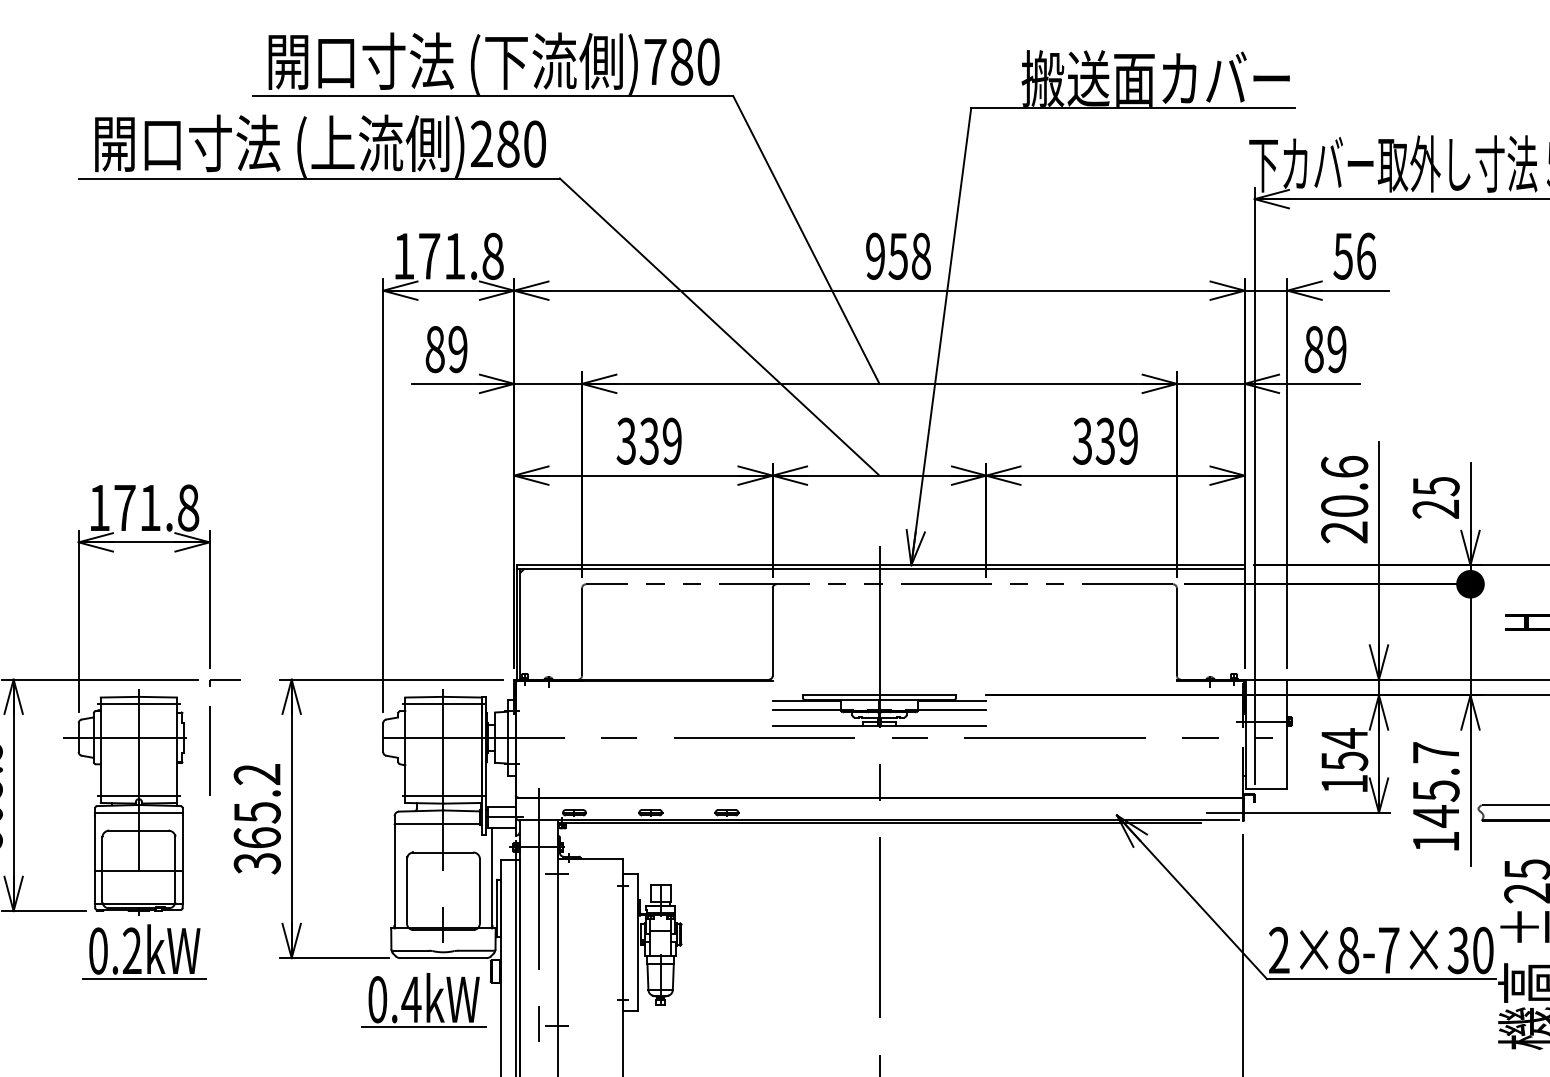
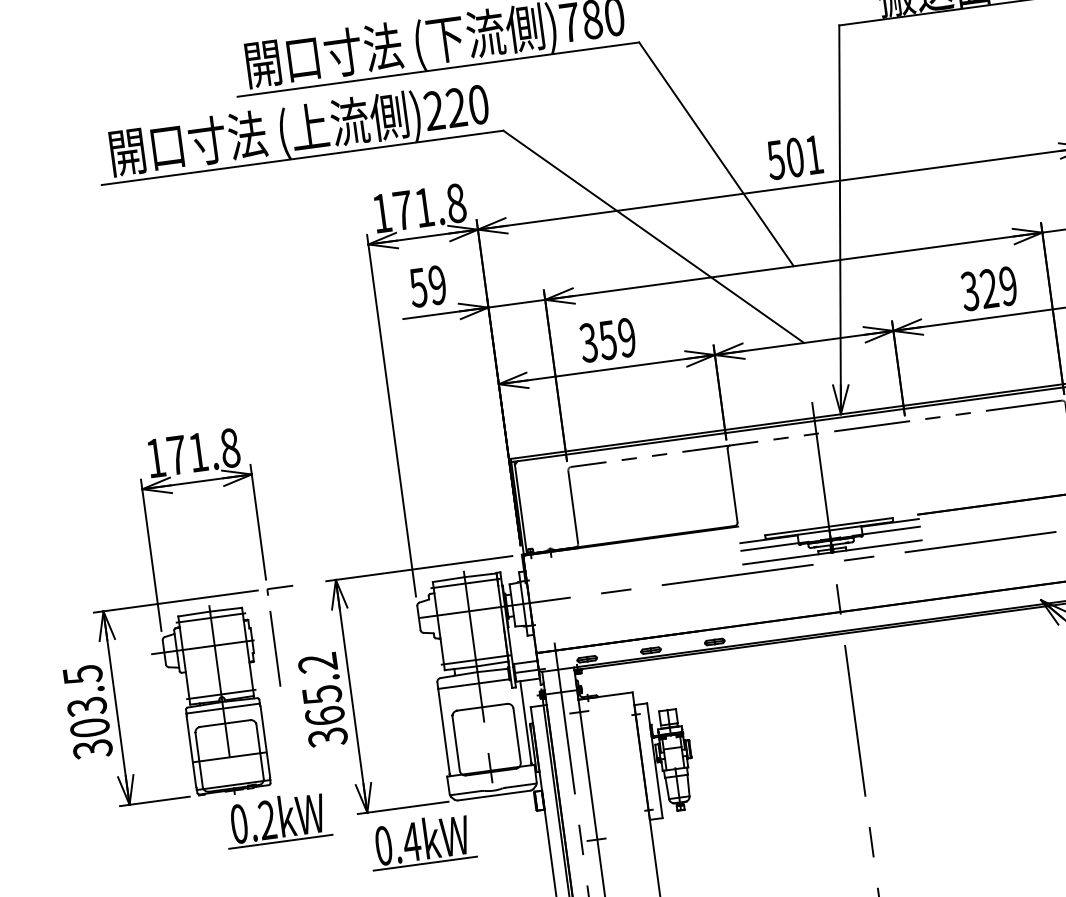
text: (508, 143) -> (456, 107), )280 -> )220
text: (897, 255) -> (794, 156), 958 -> 501
text: (434, 349) -> (417, 287), 89 -> 59
text: (648, 440) -> (607, 339), 339 -> 359
text: (1105, 441) -> (989, 288), 339 -> 329
part: (144, 951) -> (277, 819), moved
part: (423, 1000) -> (422, 841), moved

